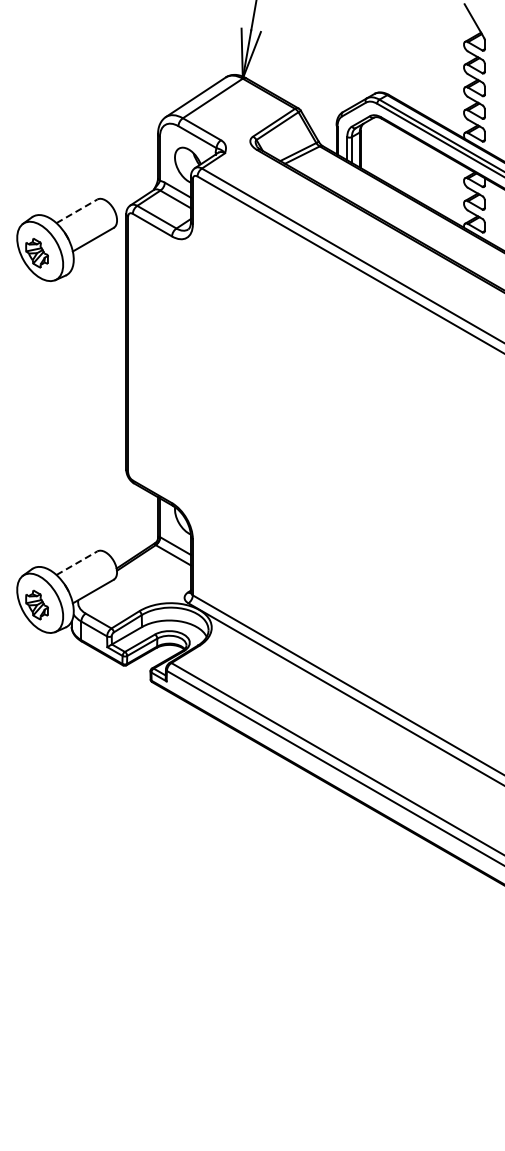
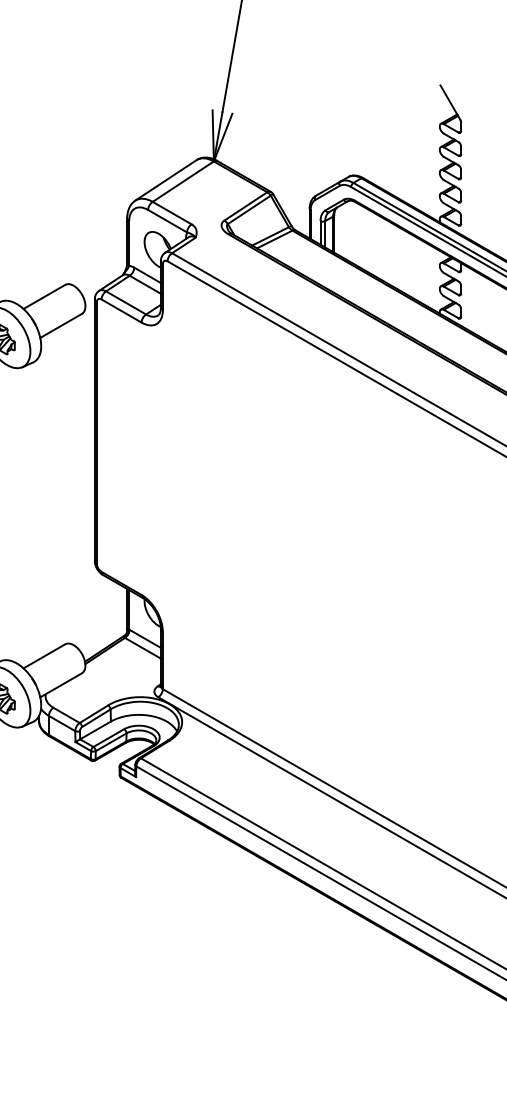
line: (76, 211) -> (44, 297), dashed -> solid
line: (76, 563) -> (44, 656), dashed -> solid

